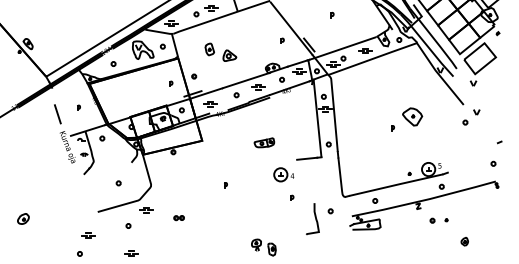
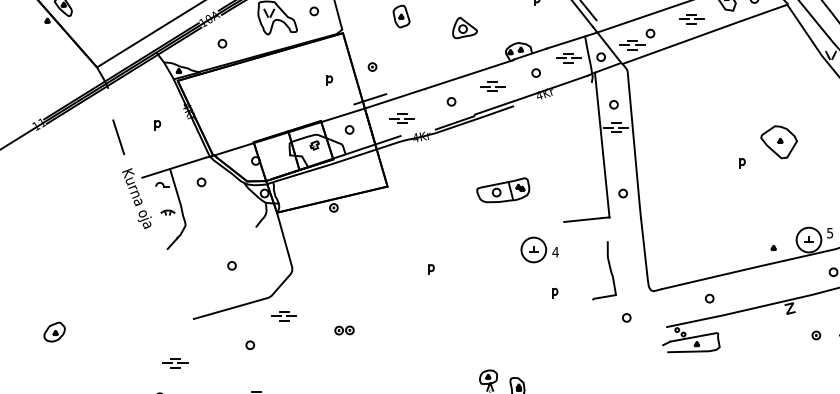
part: (229, 55) -> (464, 27), moved
part: (264, 142) -> (503, 189), size x1.43
curve: (315, 219) -> (609, 271), moved

